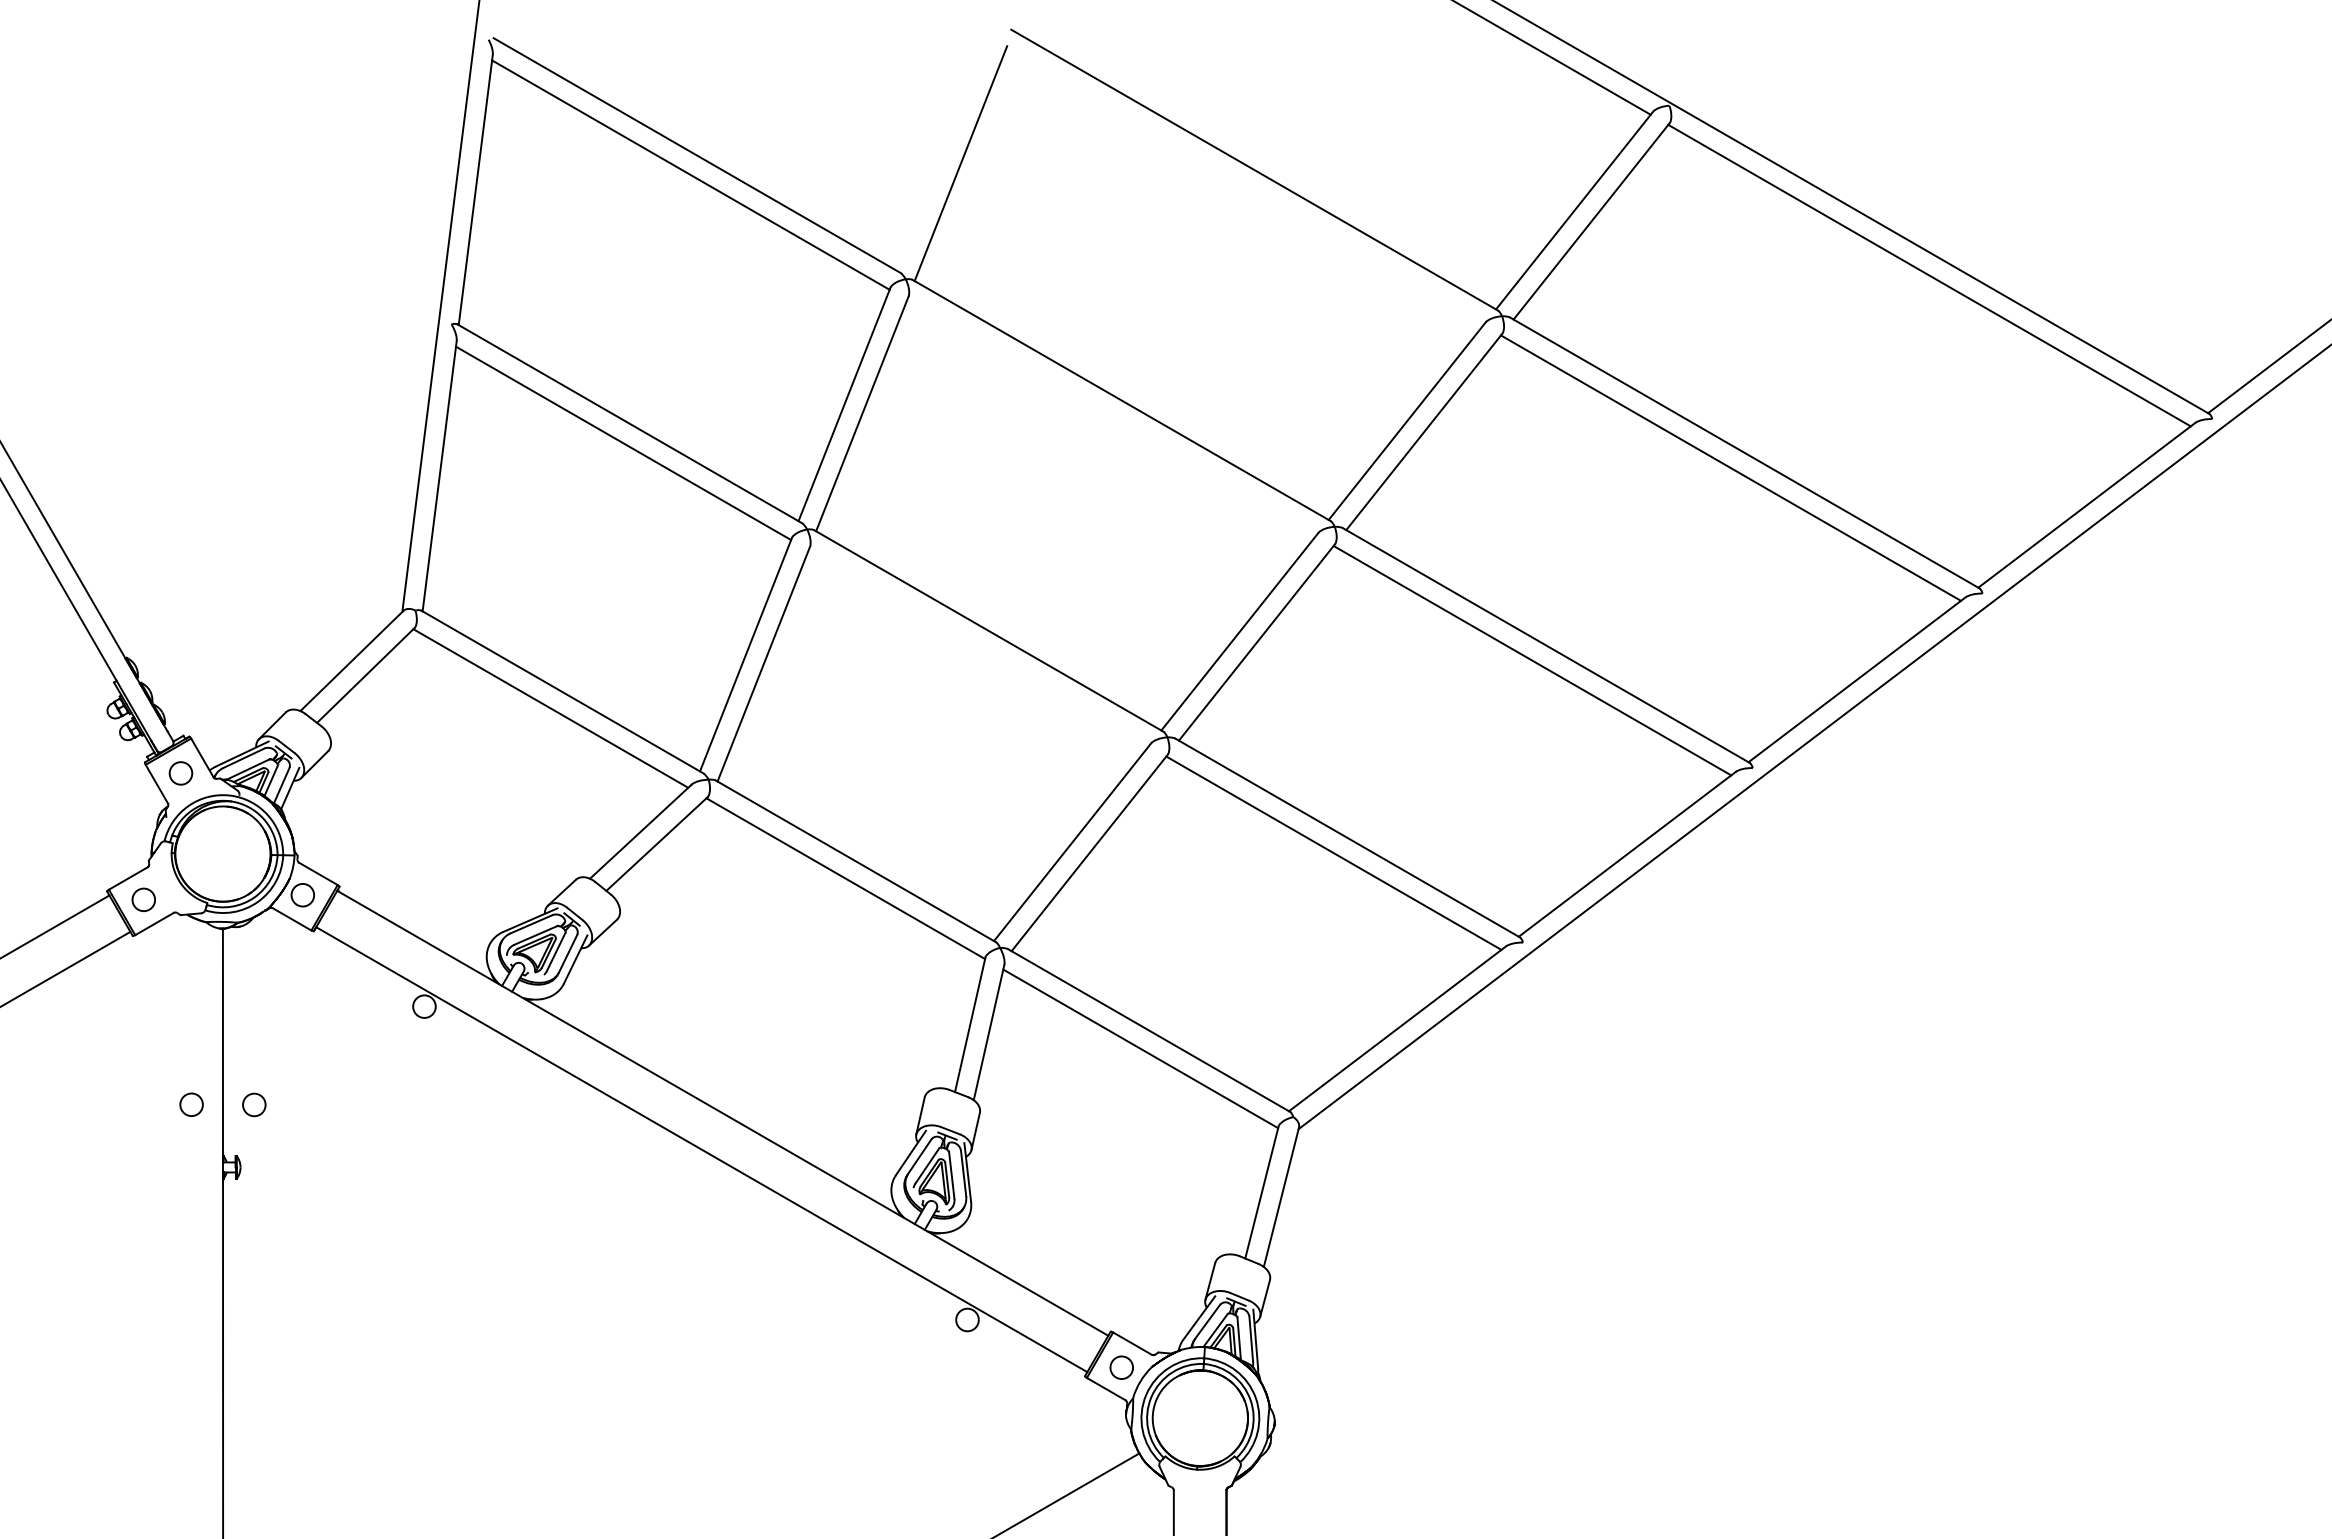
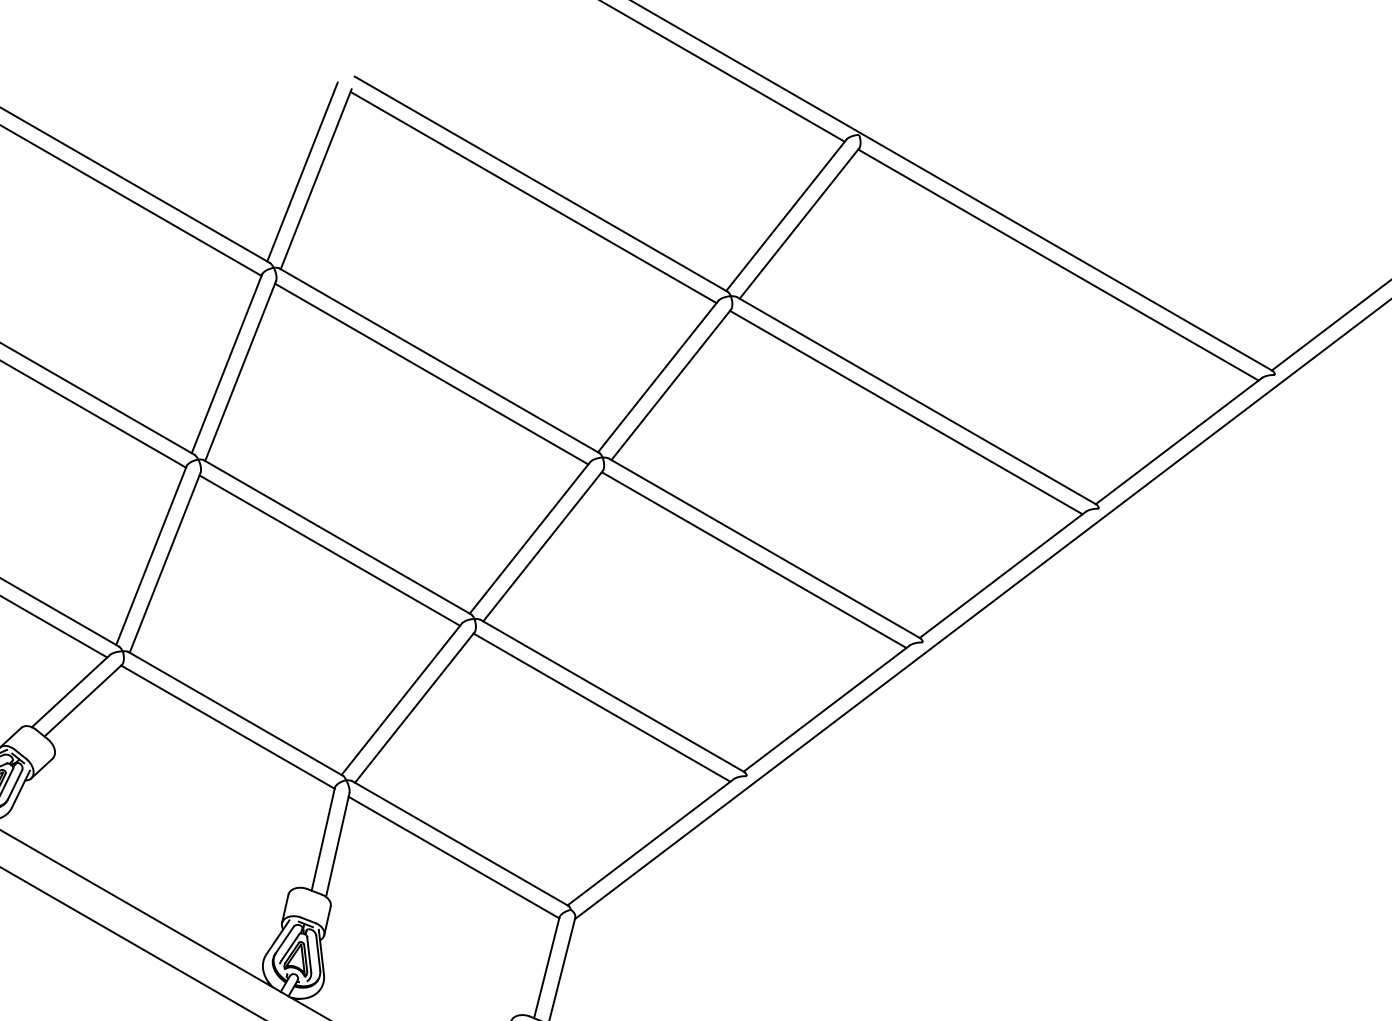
line: (943, 153) -> (302, 171), added
line: (1244, 187) -> (533, 197), added
line: (1111, 417) -> (431, 373), added
line: (978, 648) -> (329, 550), added

